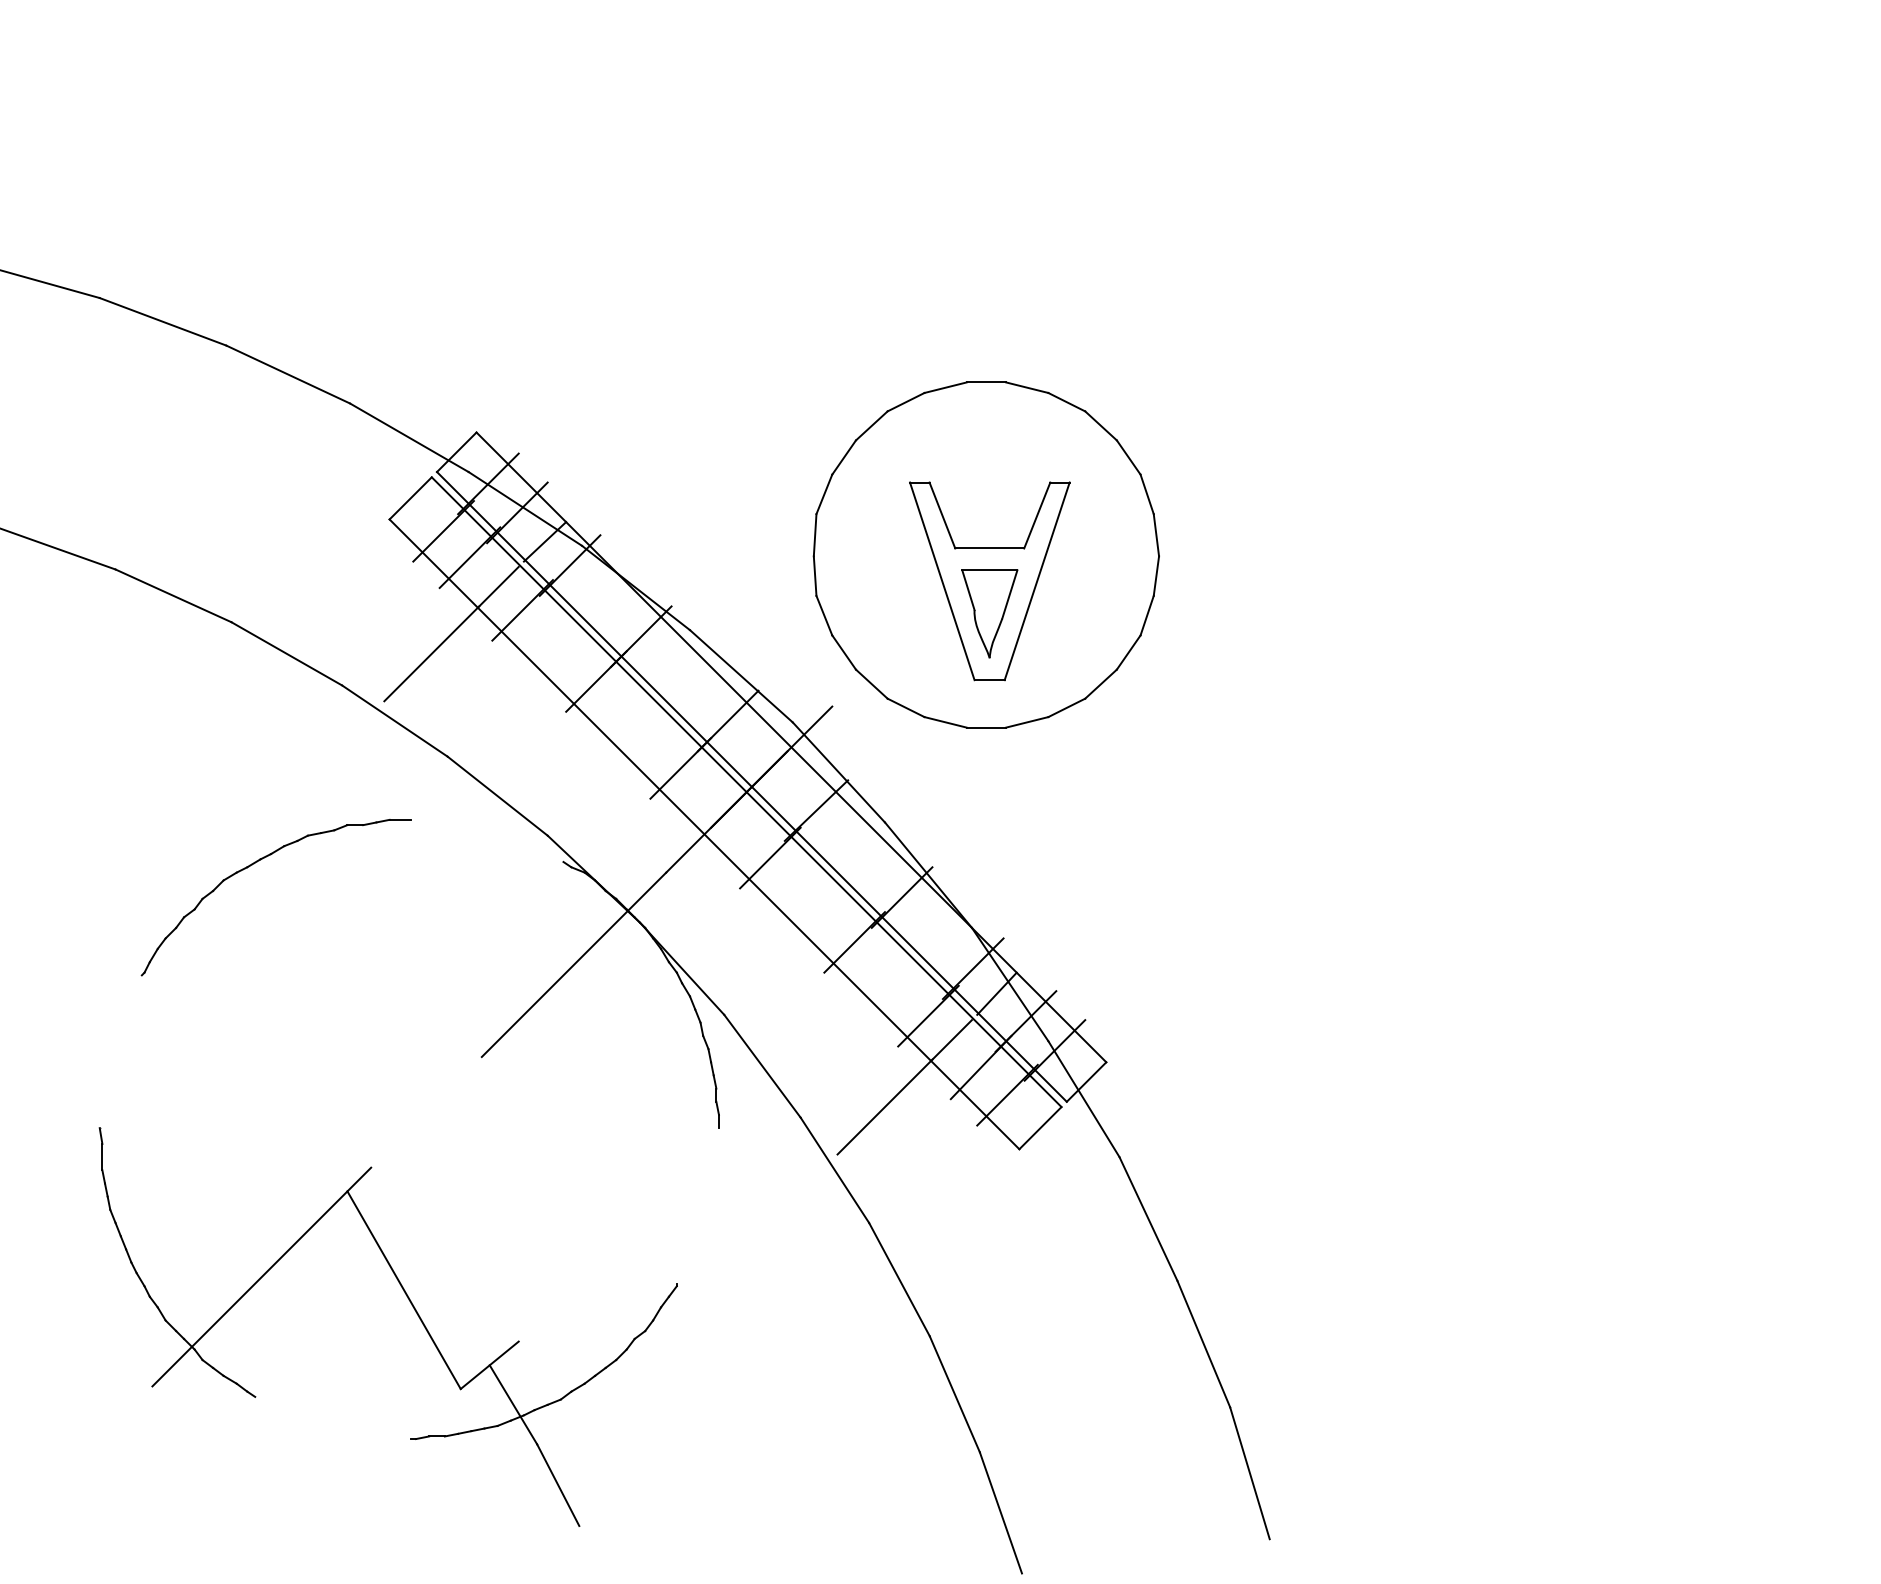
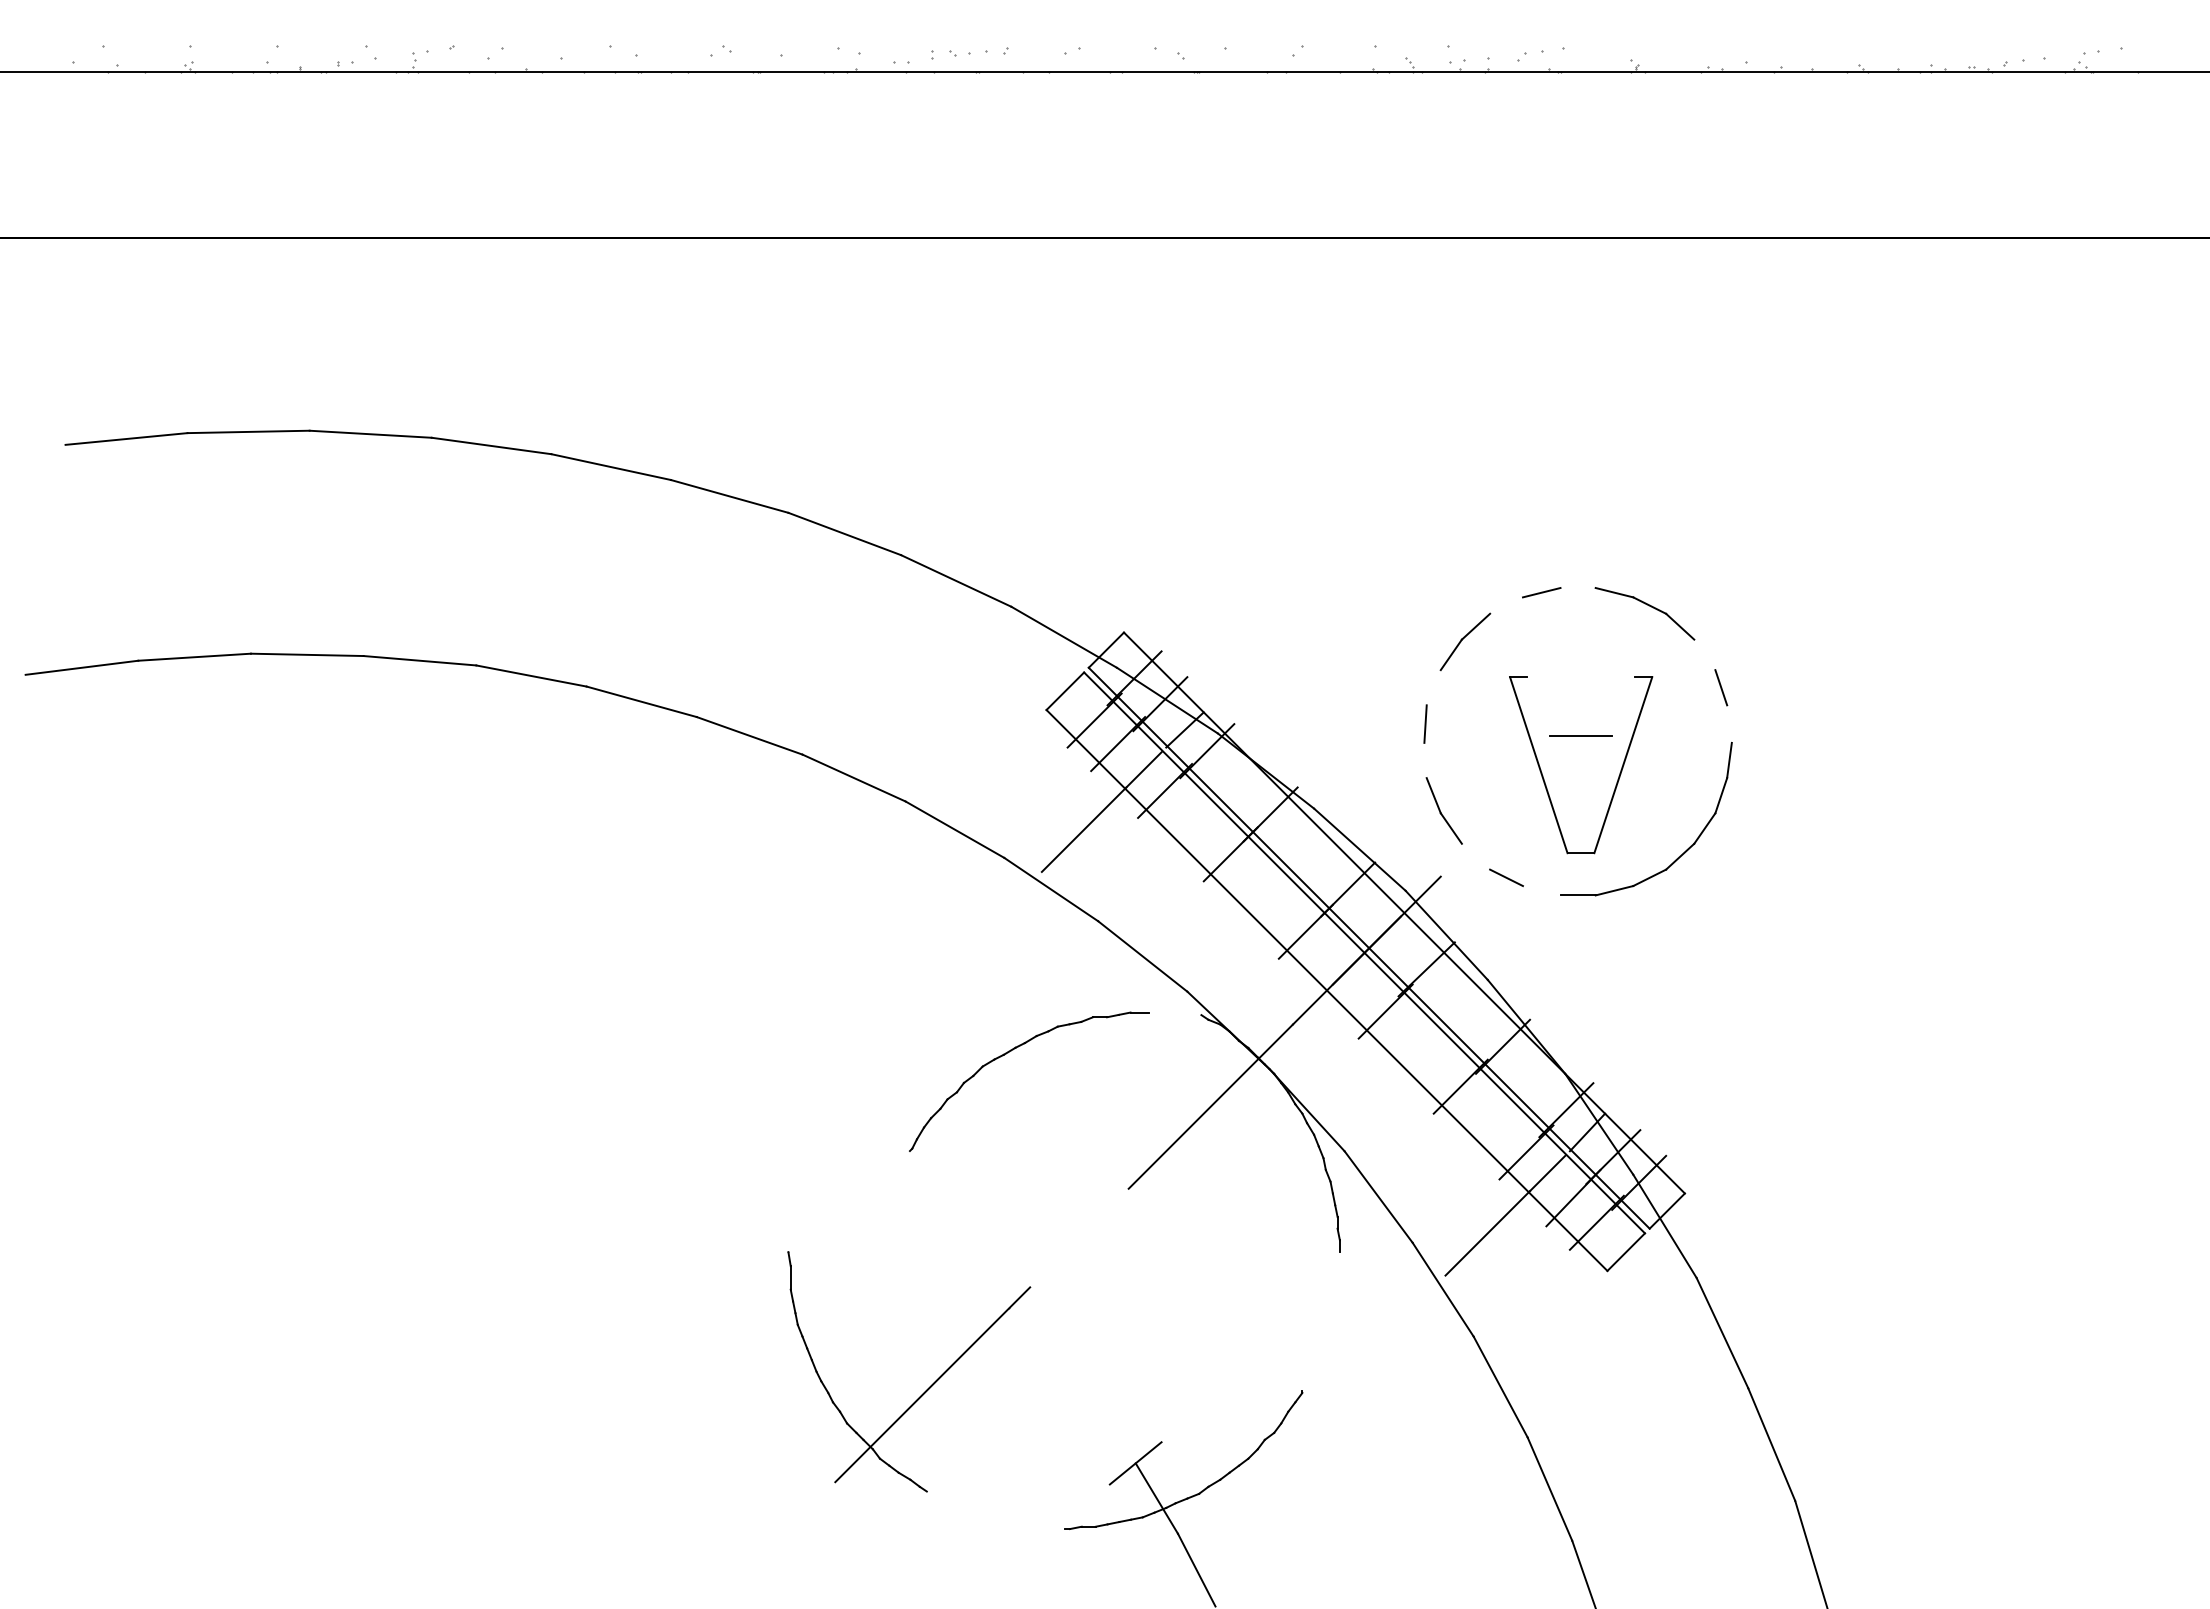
line: (985, 383) -> (1577, 588), removed
line: (906, 402) -> (1506, 605), removed
line: (1128, 457) -> (1704, 654), removed
line: (824, 494) -> (1433, 687), removed
line: (941, 515) -> (1538, 706), removed
line: (1037, 515) -> (1623, 706), removed
line: (1156, 534) -> (1729, 723), removed
line: (815, 576) -> (1425, 760), removed
part: (989, 613) -> (1580, 793), removed
line: (871, 683) -> (1475, 856), removed
line: (945, 722) -> (1541, 890), removed
part: (258, 862) -> (1013, 1050), moved
line: (404, 1290) -> (1059, 1396), removed

